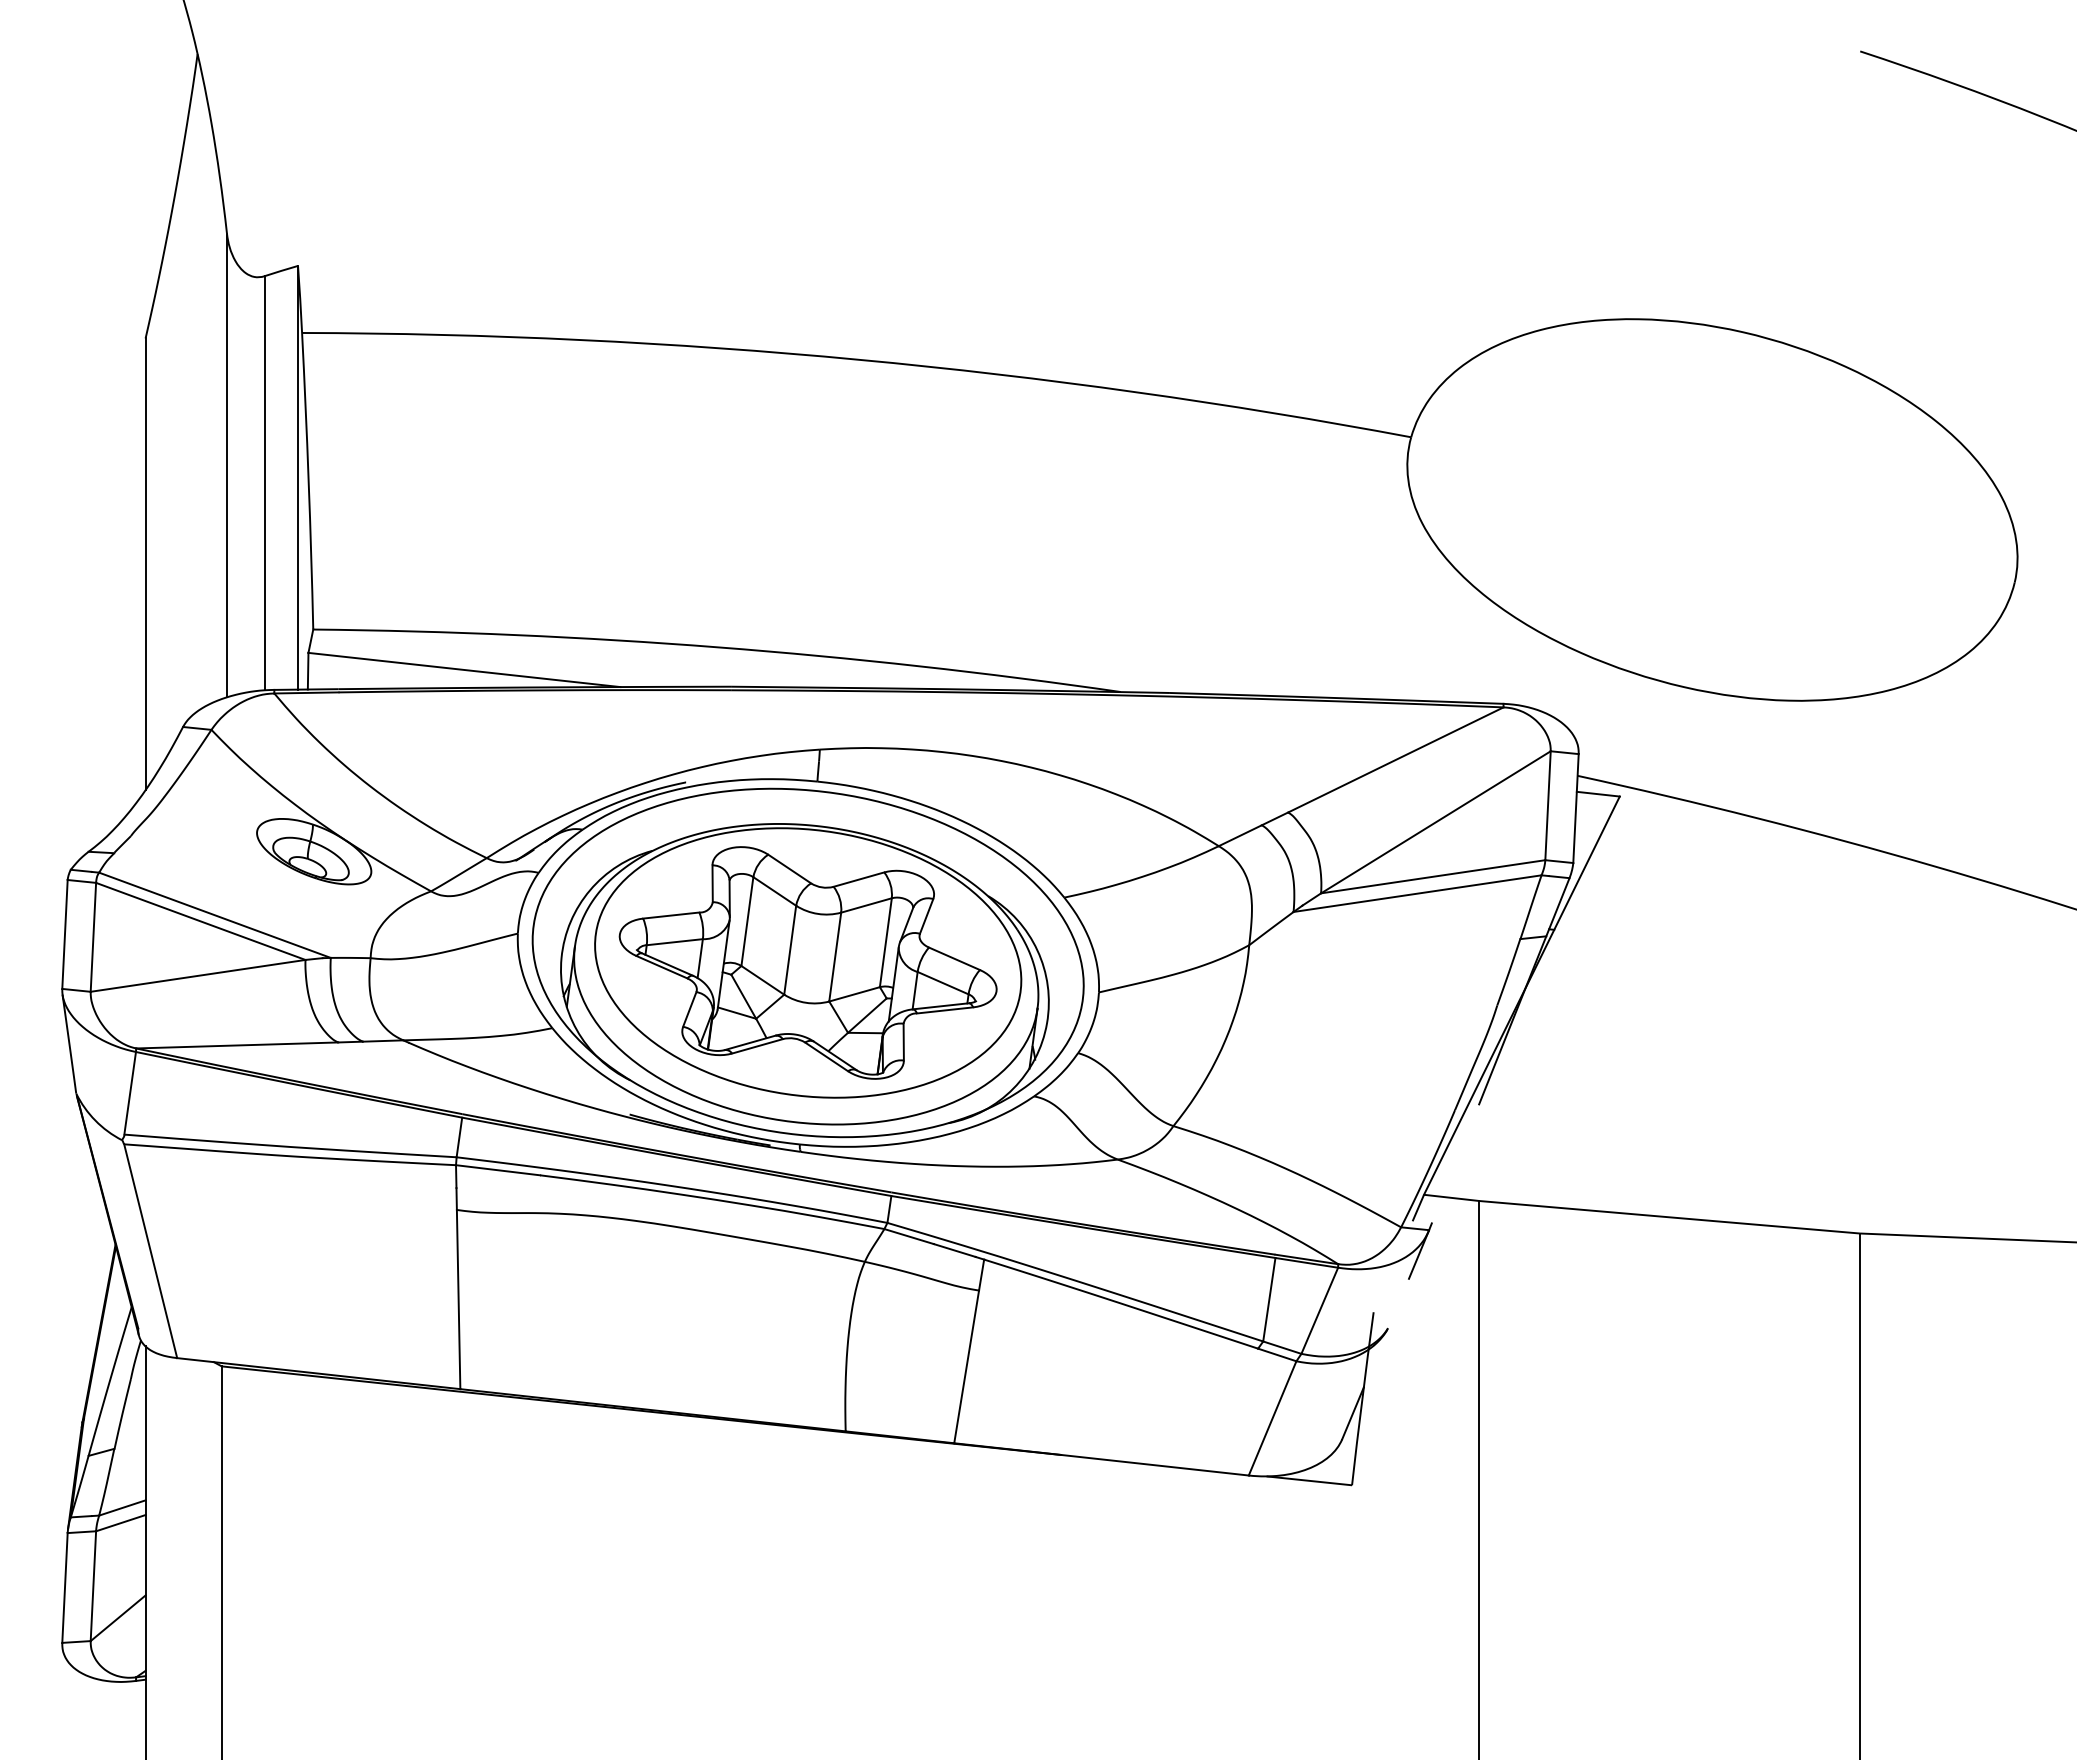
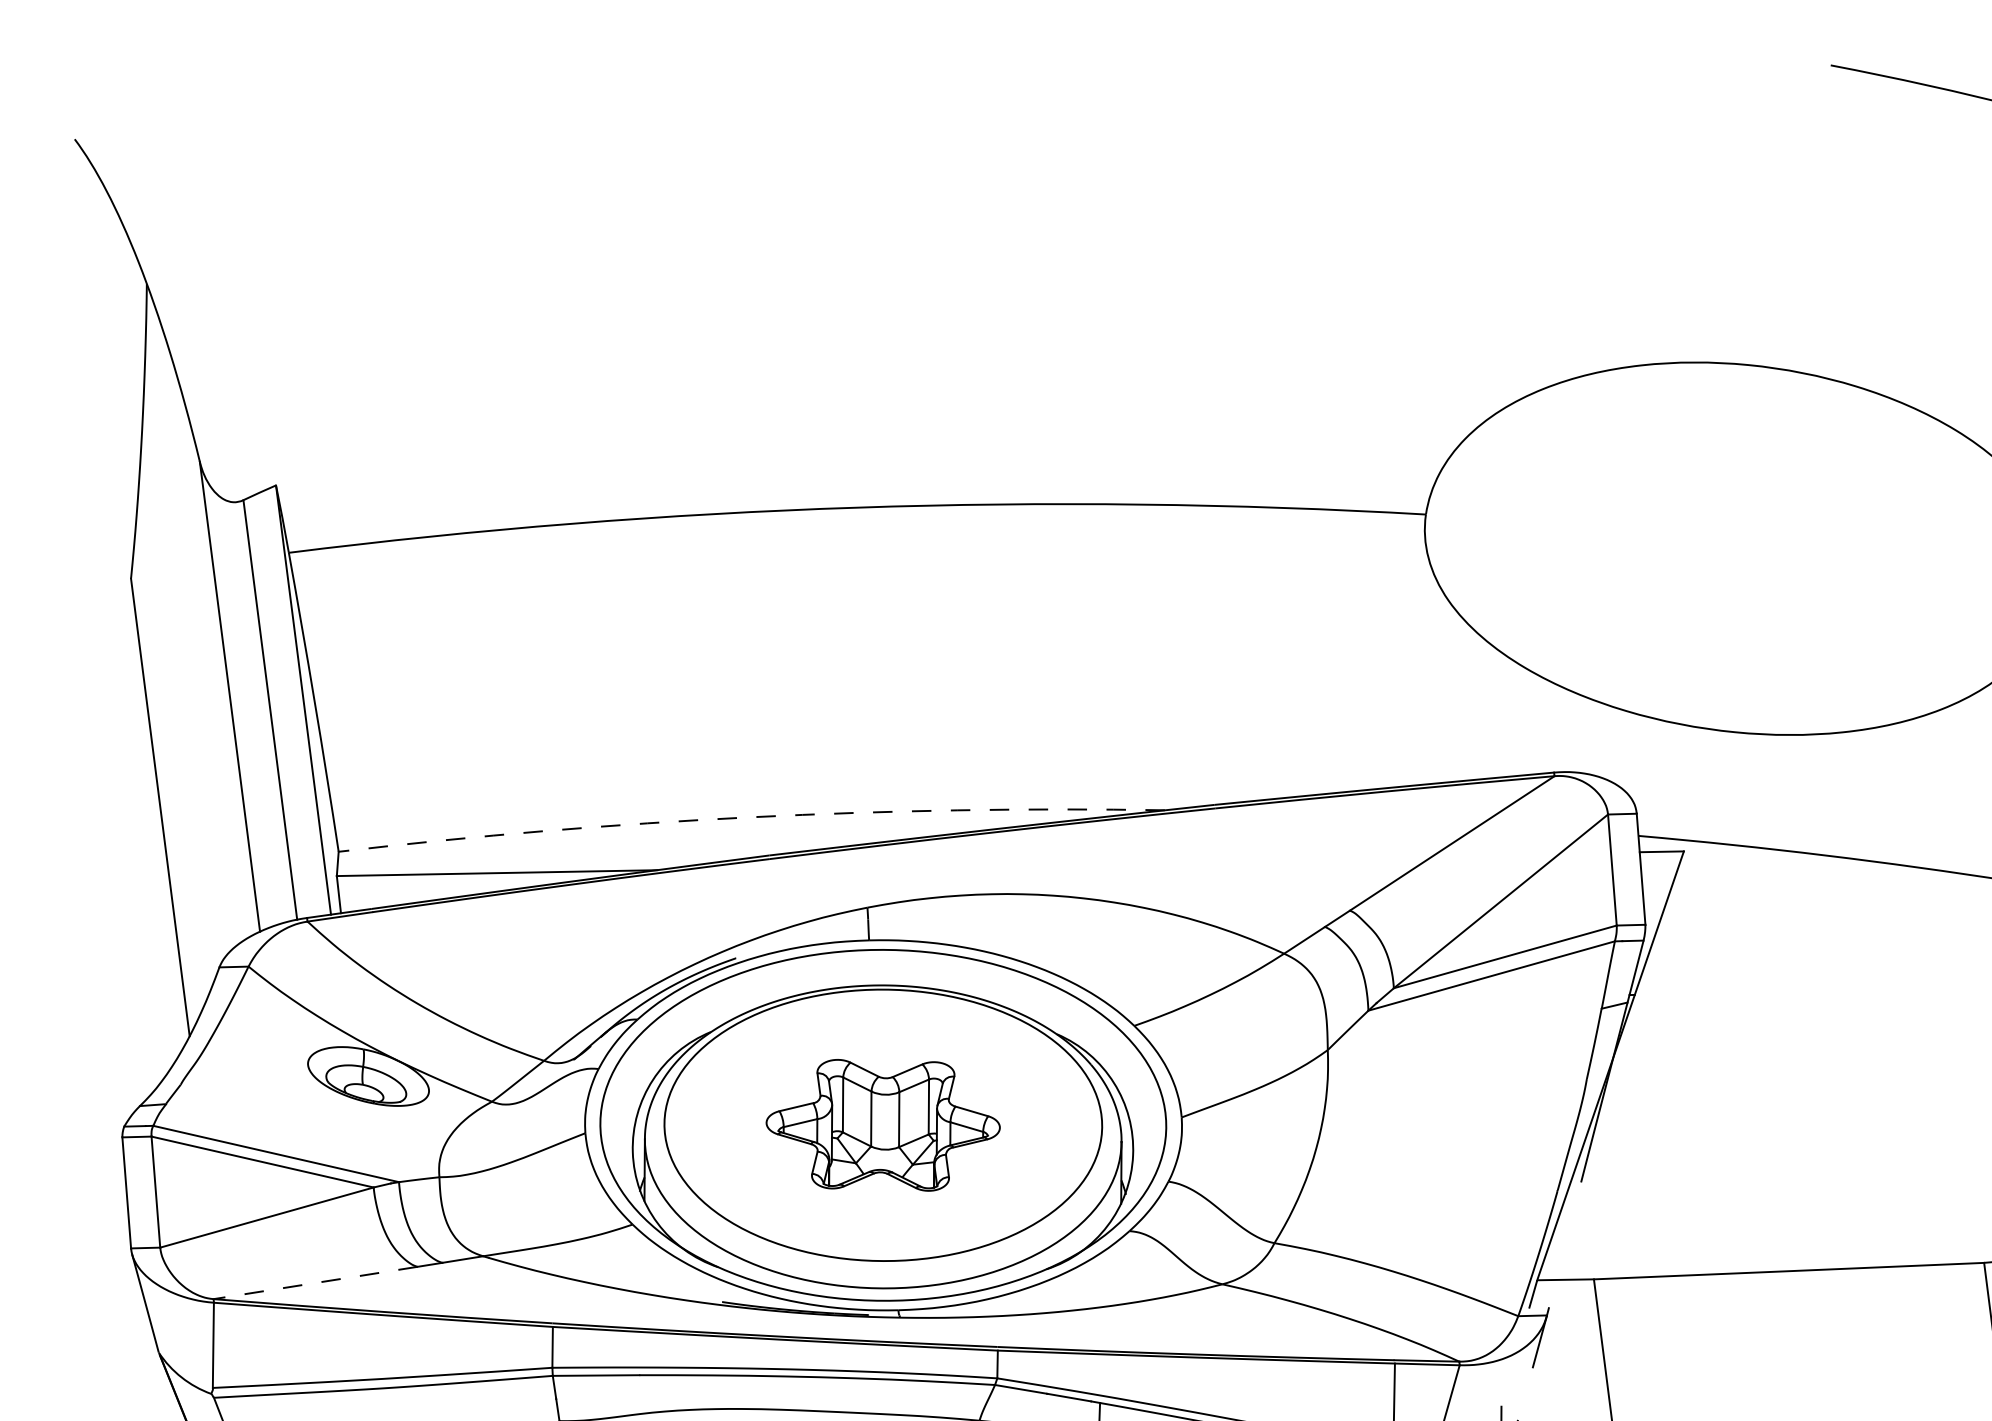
arc: (718, 647) -> (751, 817), solid -> dashed
part: (807, 962) -> (882, 1124), size x0.6
line: (236, 1045) -> (314, 1283), solid -> dashed

